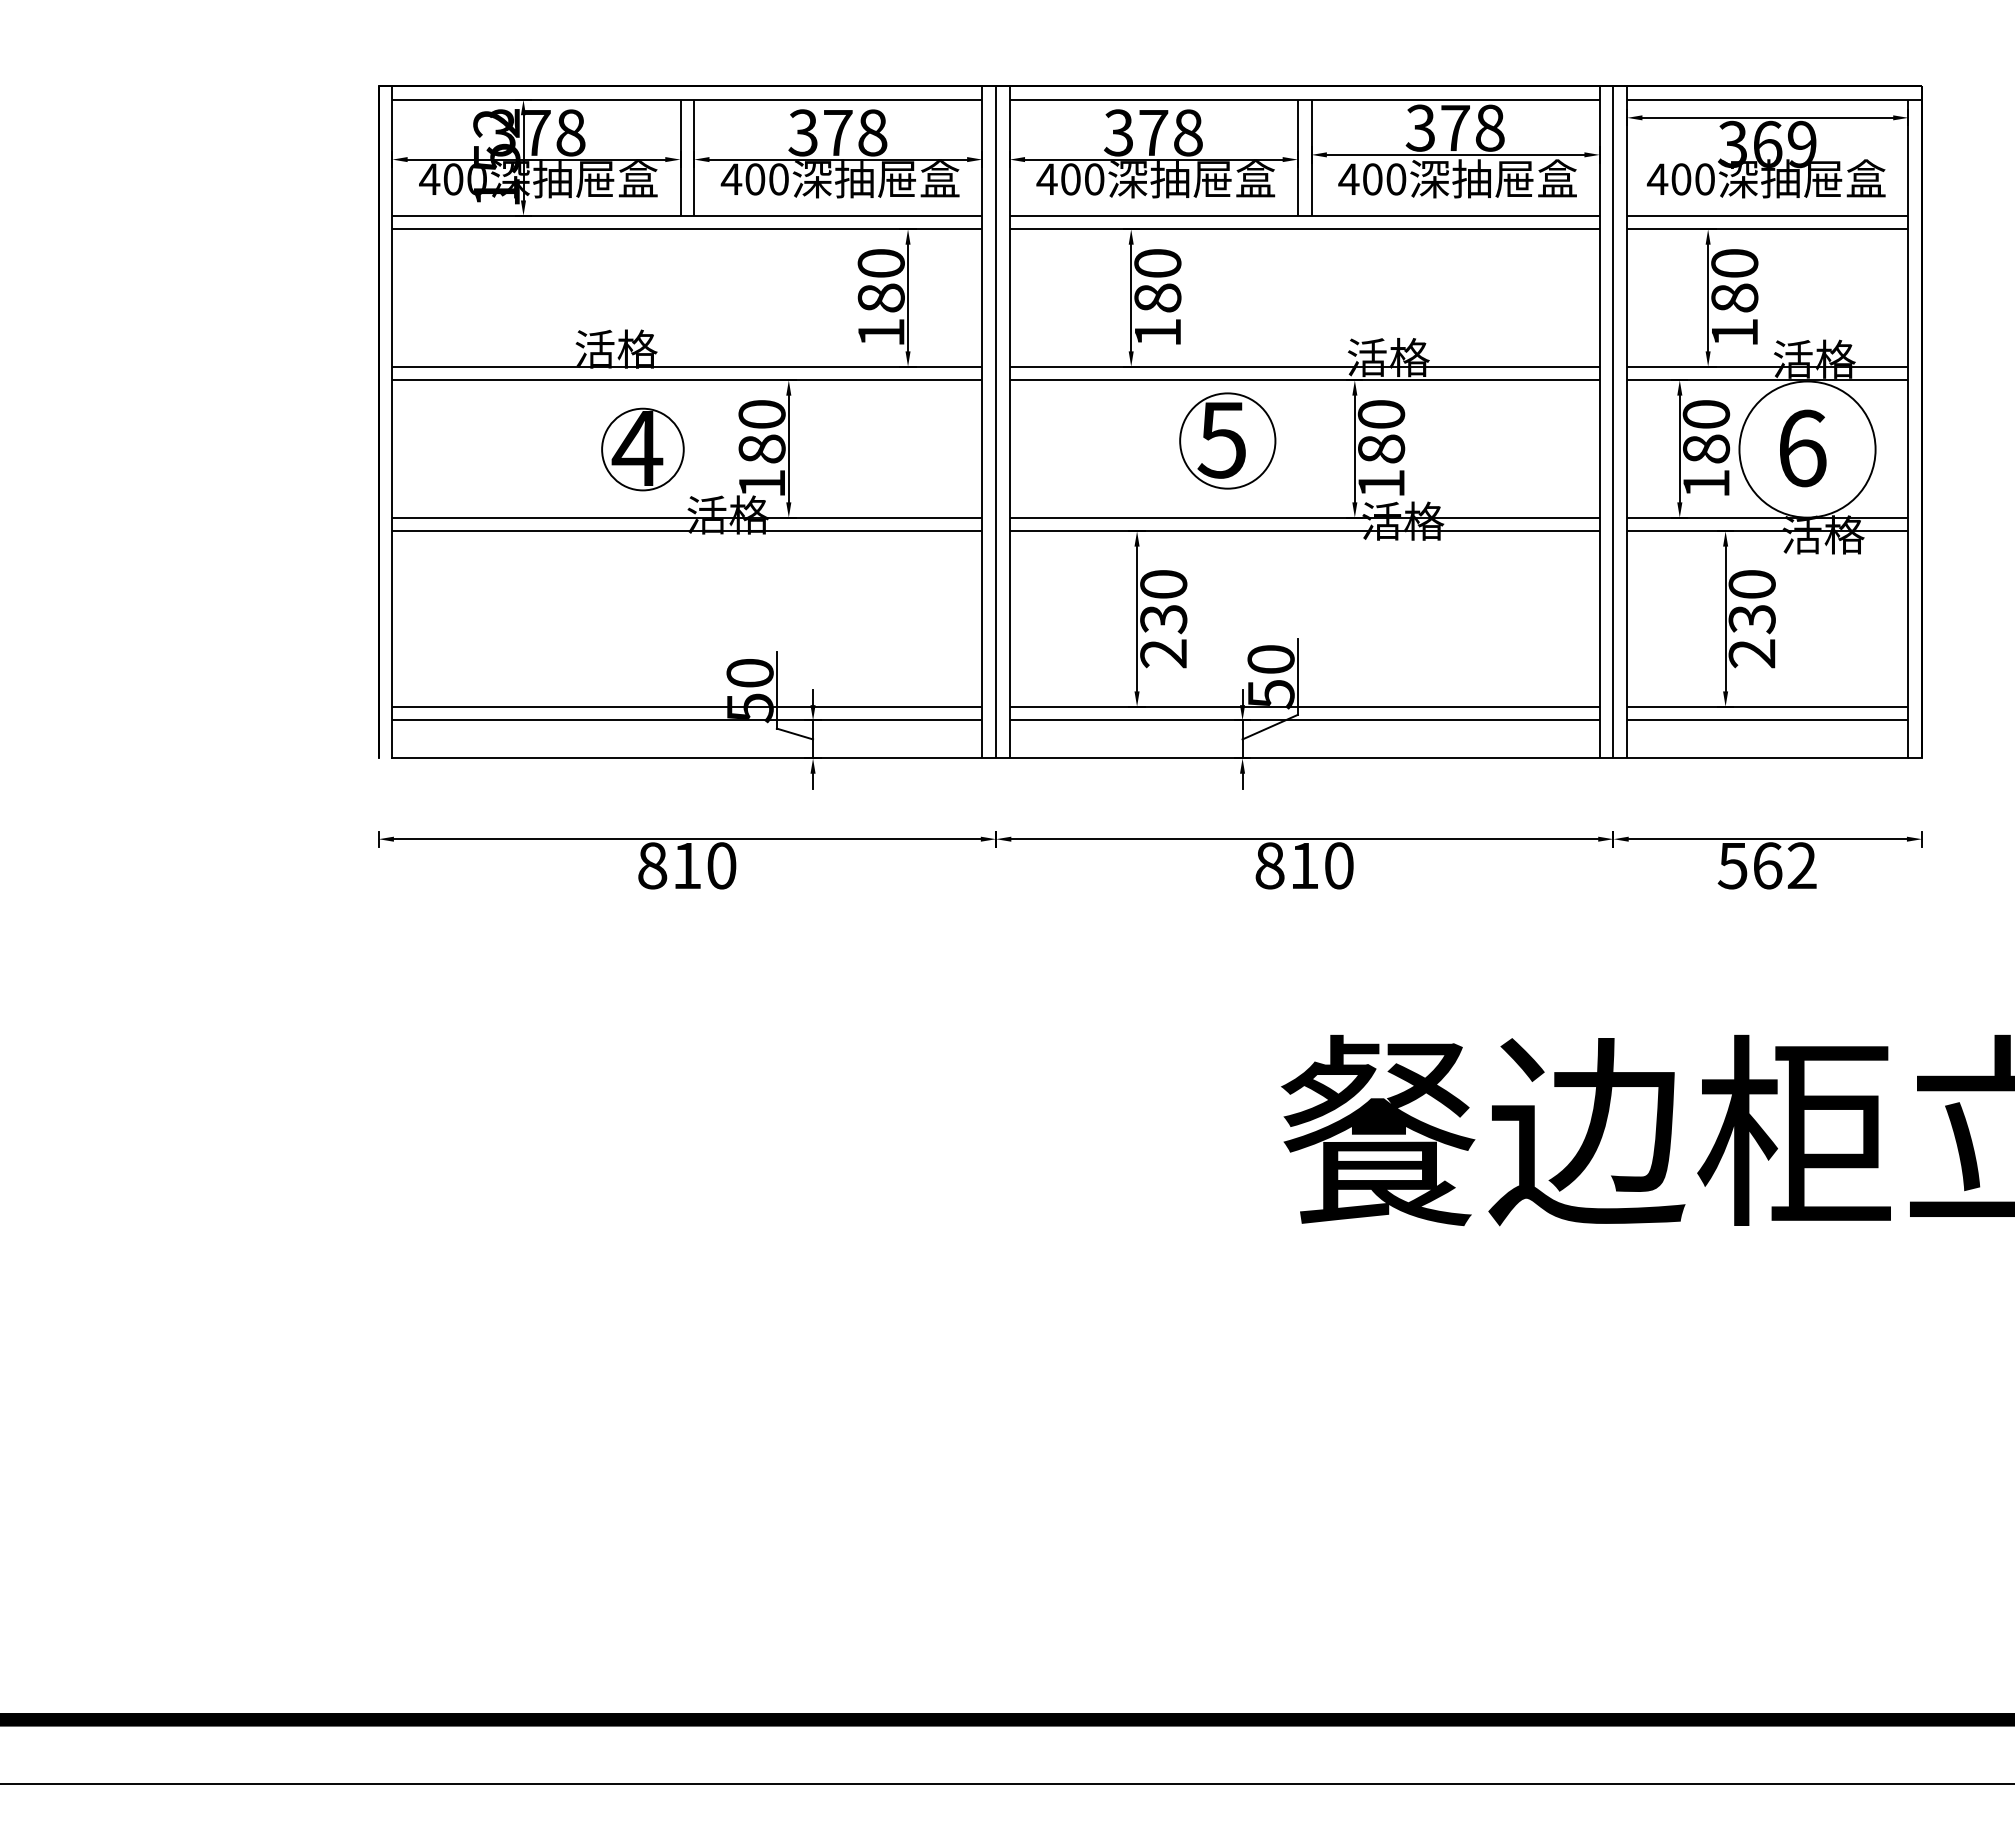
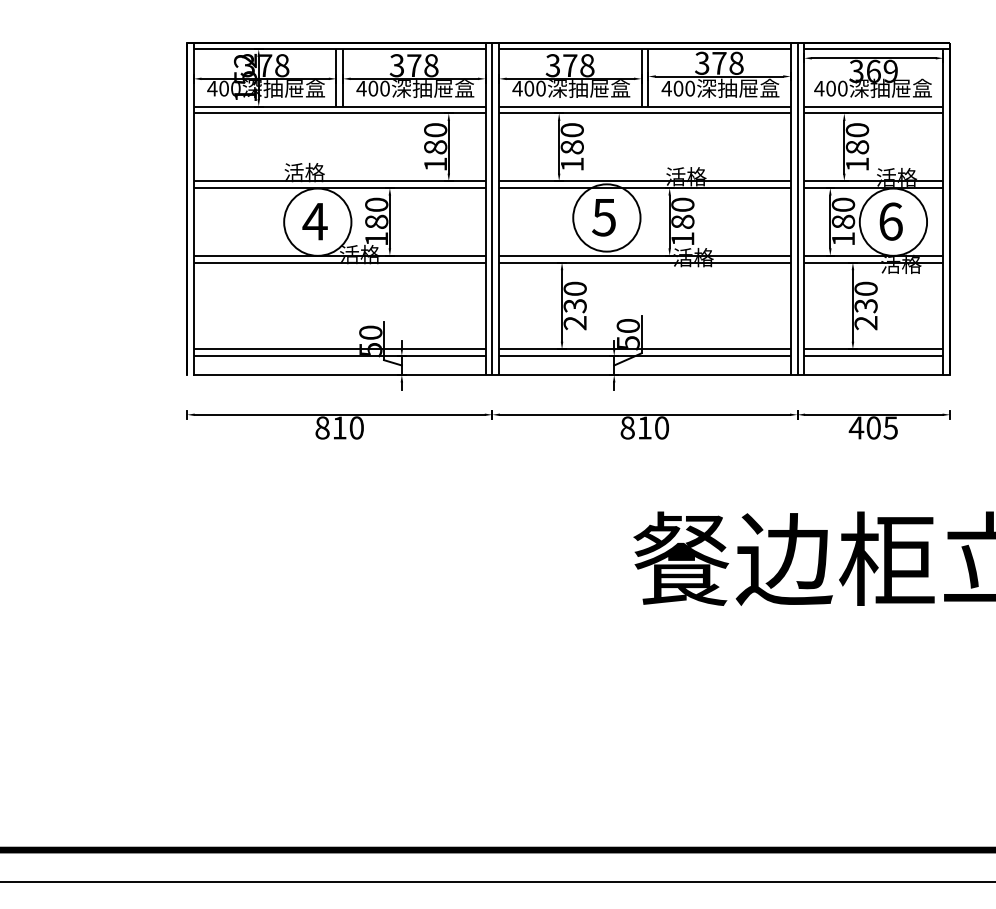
circle: (1227, 440) -> (606, 217), size x1.43
circle: (642, 448) -> (317, 221), size x1.67
text: (1765, 864) -> (872, 427), 562 -> 405

